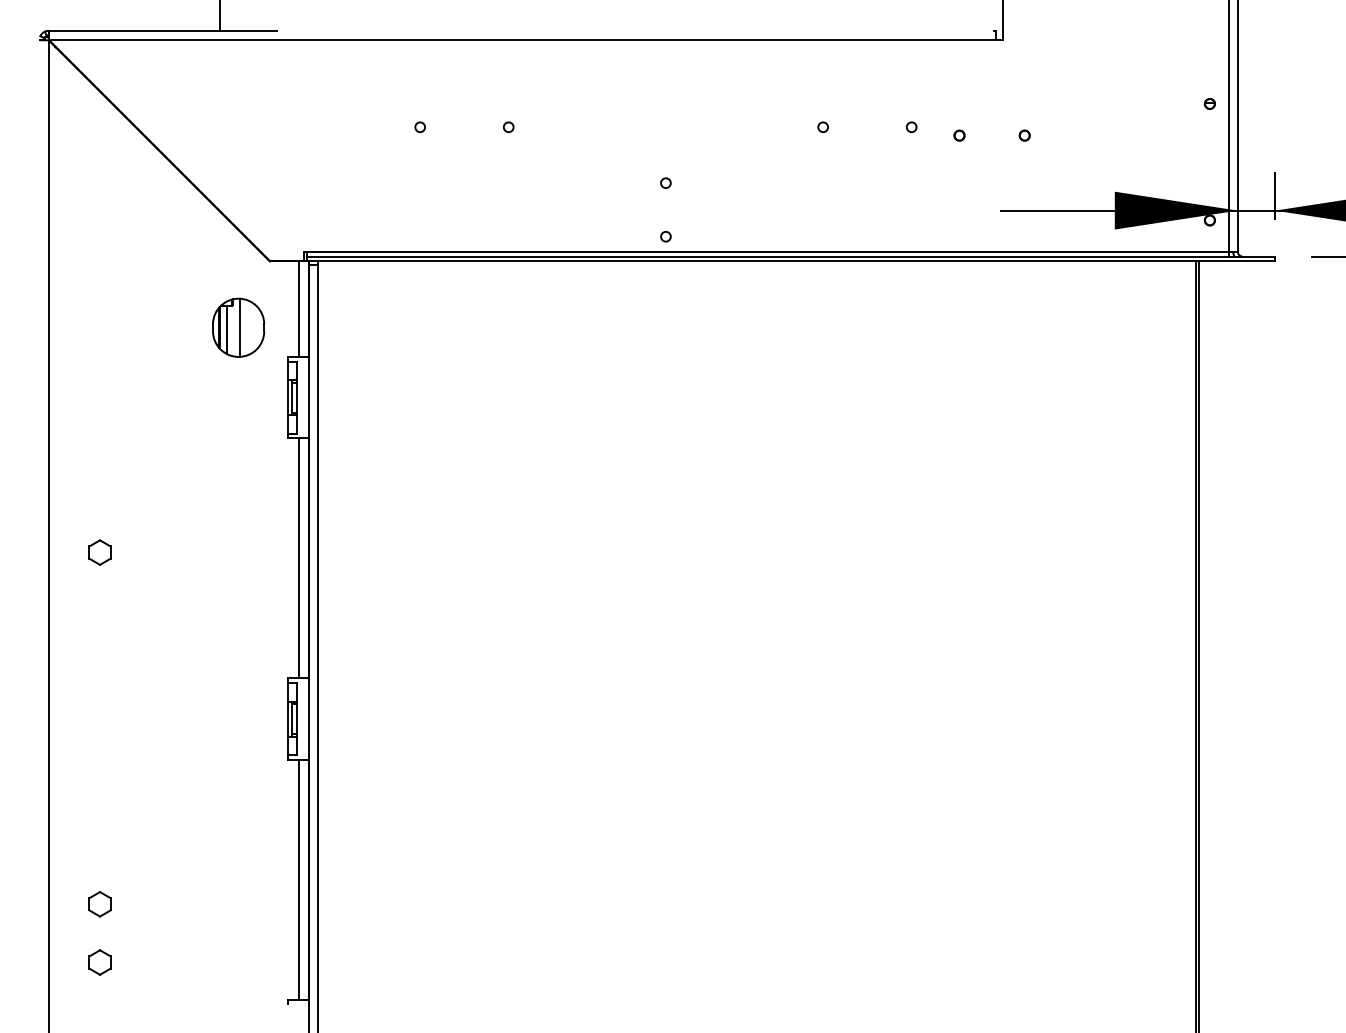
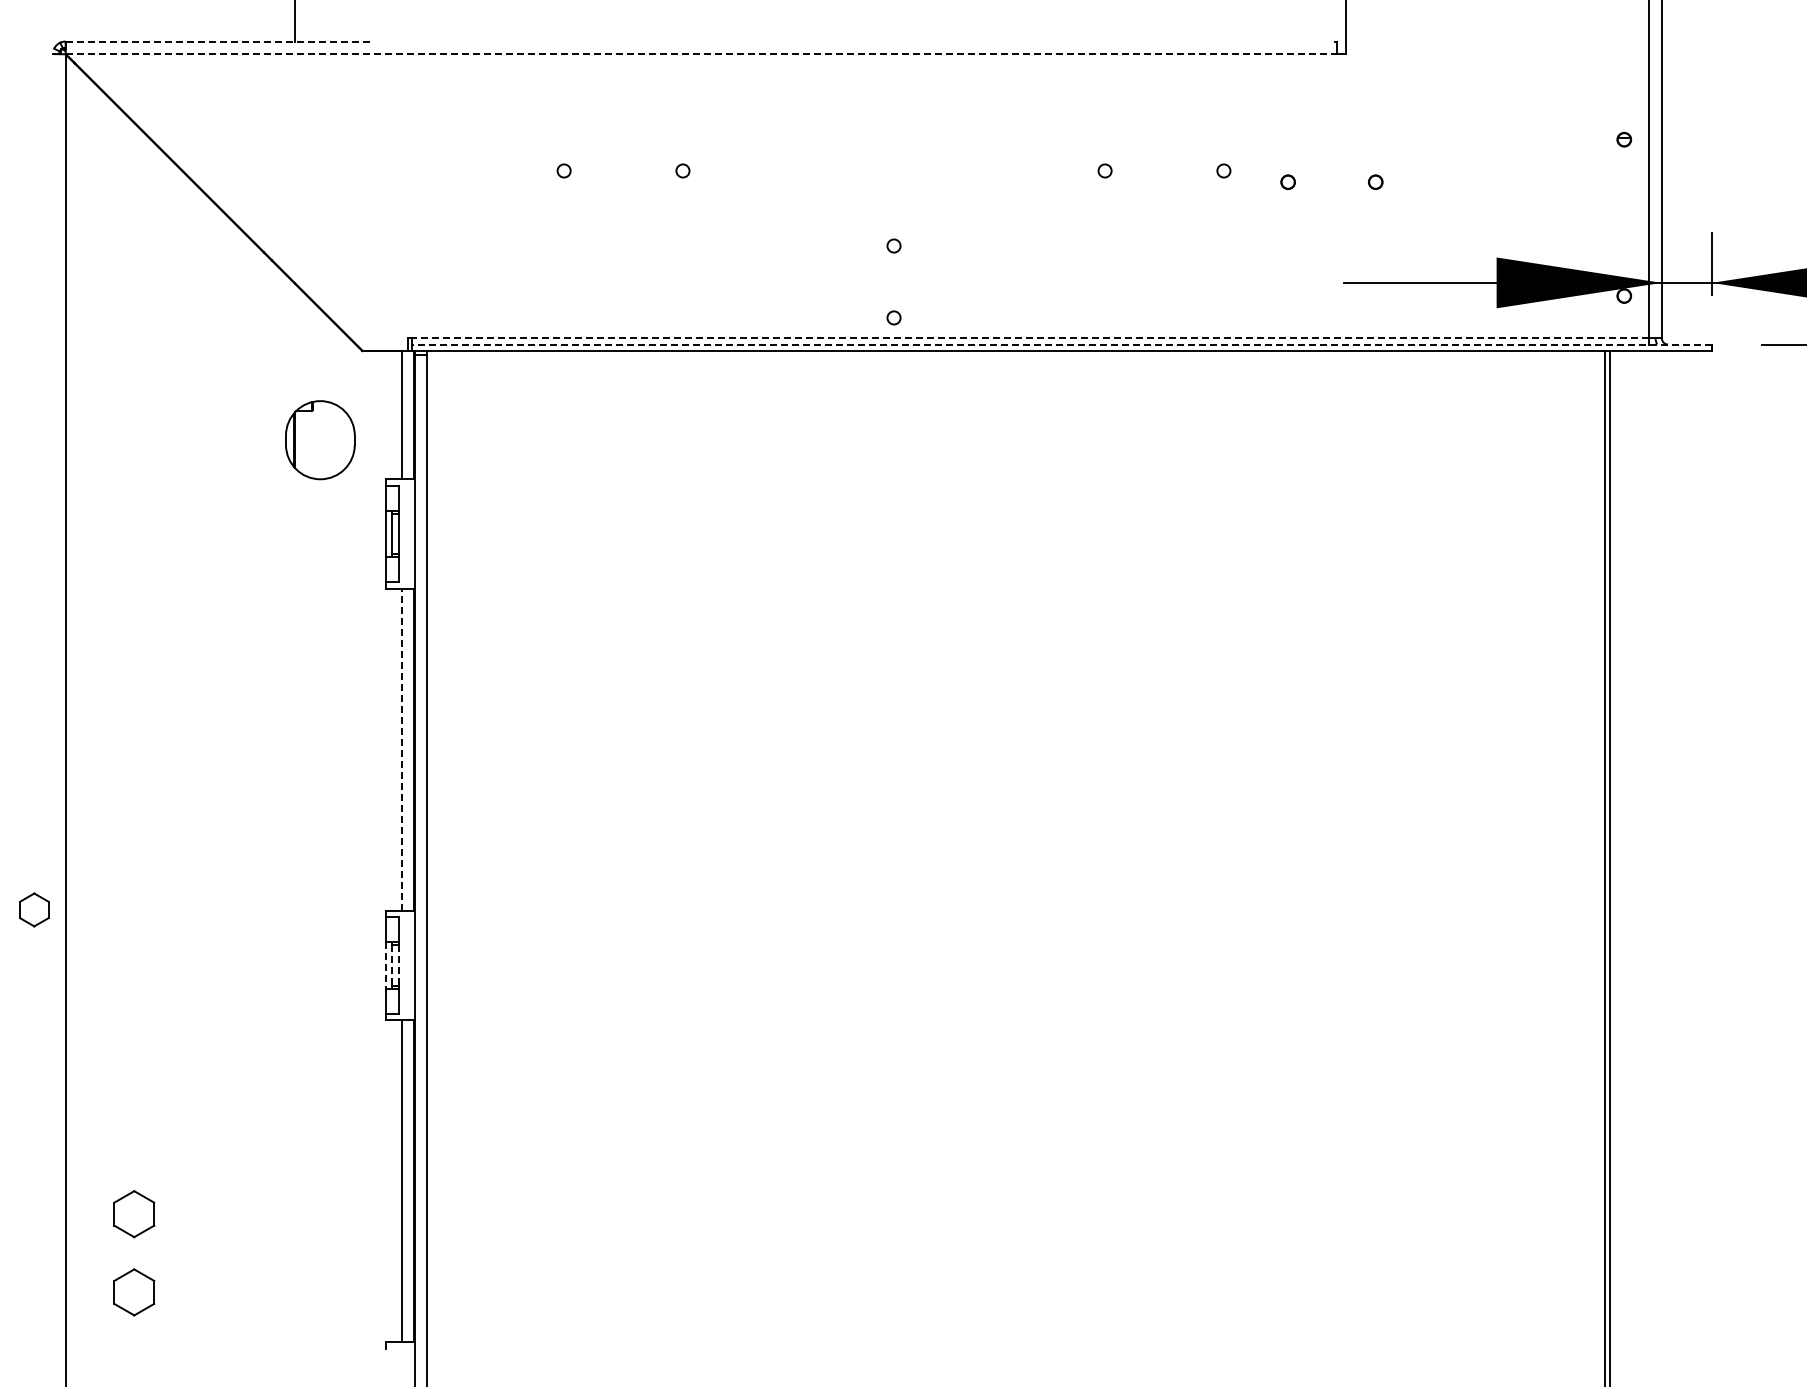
line: (163, 30) -> (219, 41), solid -> dashed
line: (522, 40) -> (701, 54), solid -> dashed
line: (767, 252) -> (1030, 338), solid -> dashed
line: (790, 256) -> (1061, 344), solid -> dashed
line: (239, 328) -> (321, 440), removed
line: (226, 330) -> (304, 443), removed
part: (100, 552) -> (34, 909), moved
line: (299, 558) -> (401, 749), solid -> dashed
line: (287, 719) -> (386, 966), solid -> dashed
line: (292, 719) -> (392, 966), solid -> dashed
line: (296, 719) -> (398, 966), solid -> dashed
part: (100, 903) -> (134, 1213), size x1.4
part: (100, 961) -> (134, 1291), size x1.4

